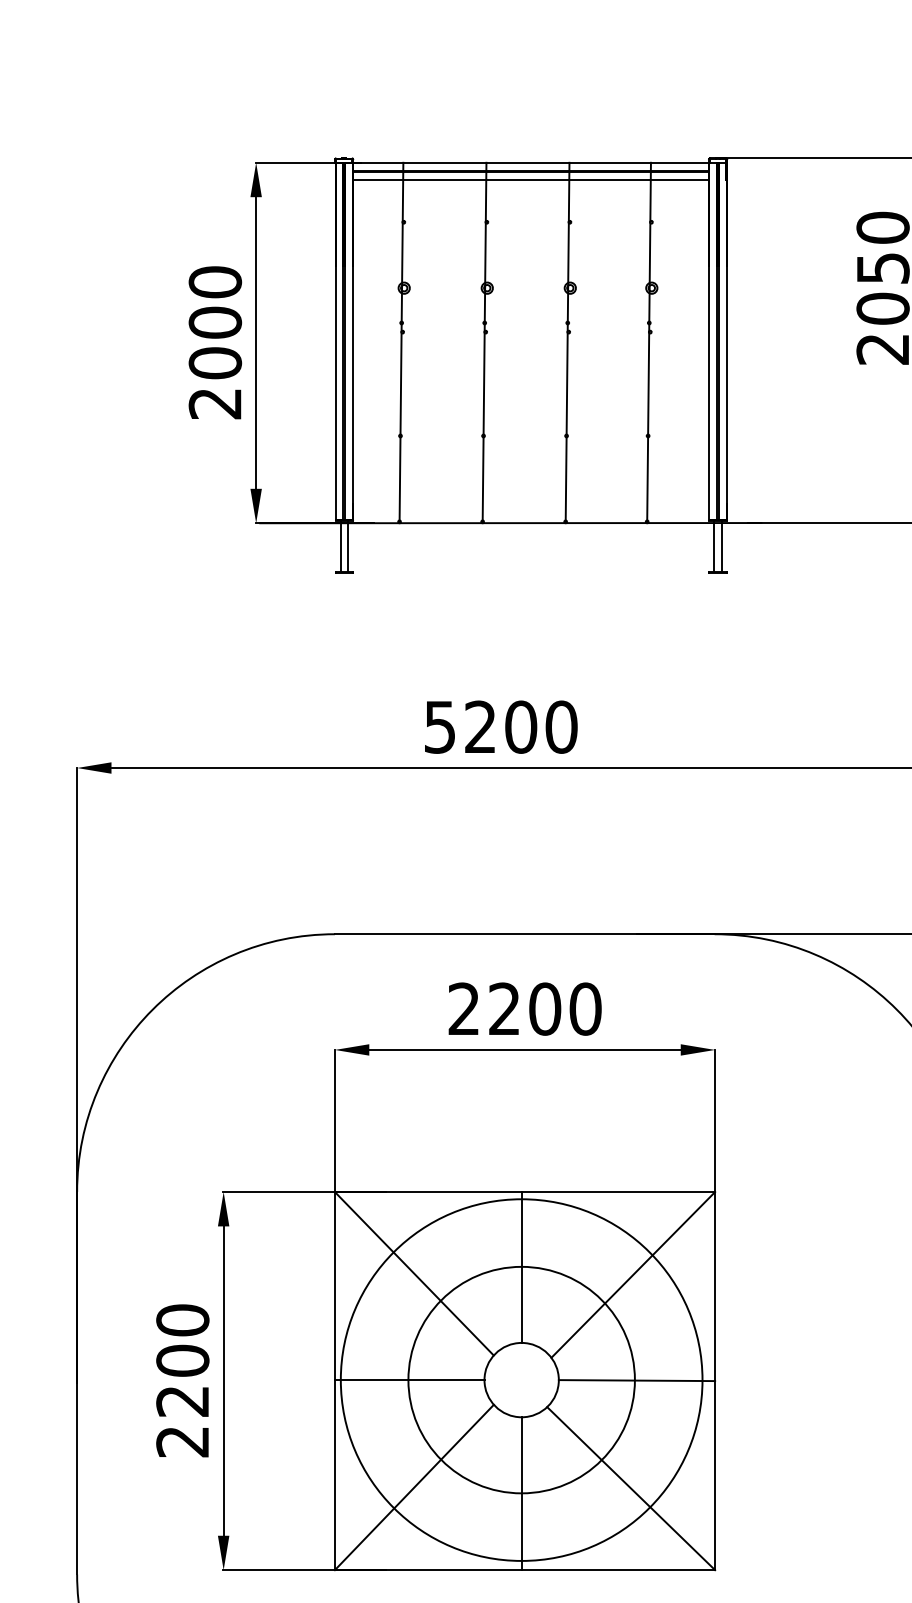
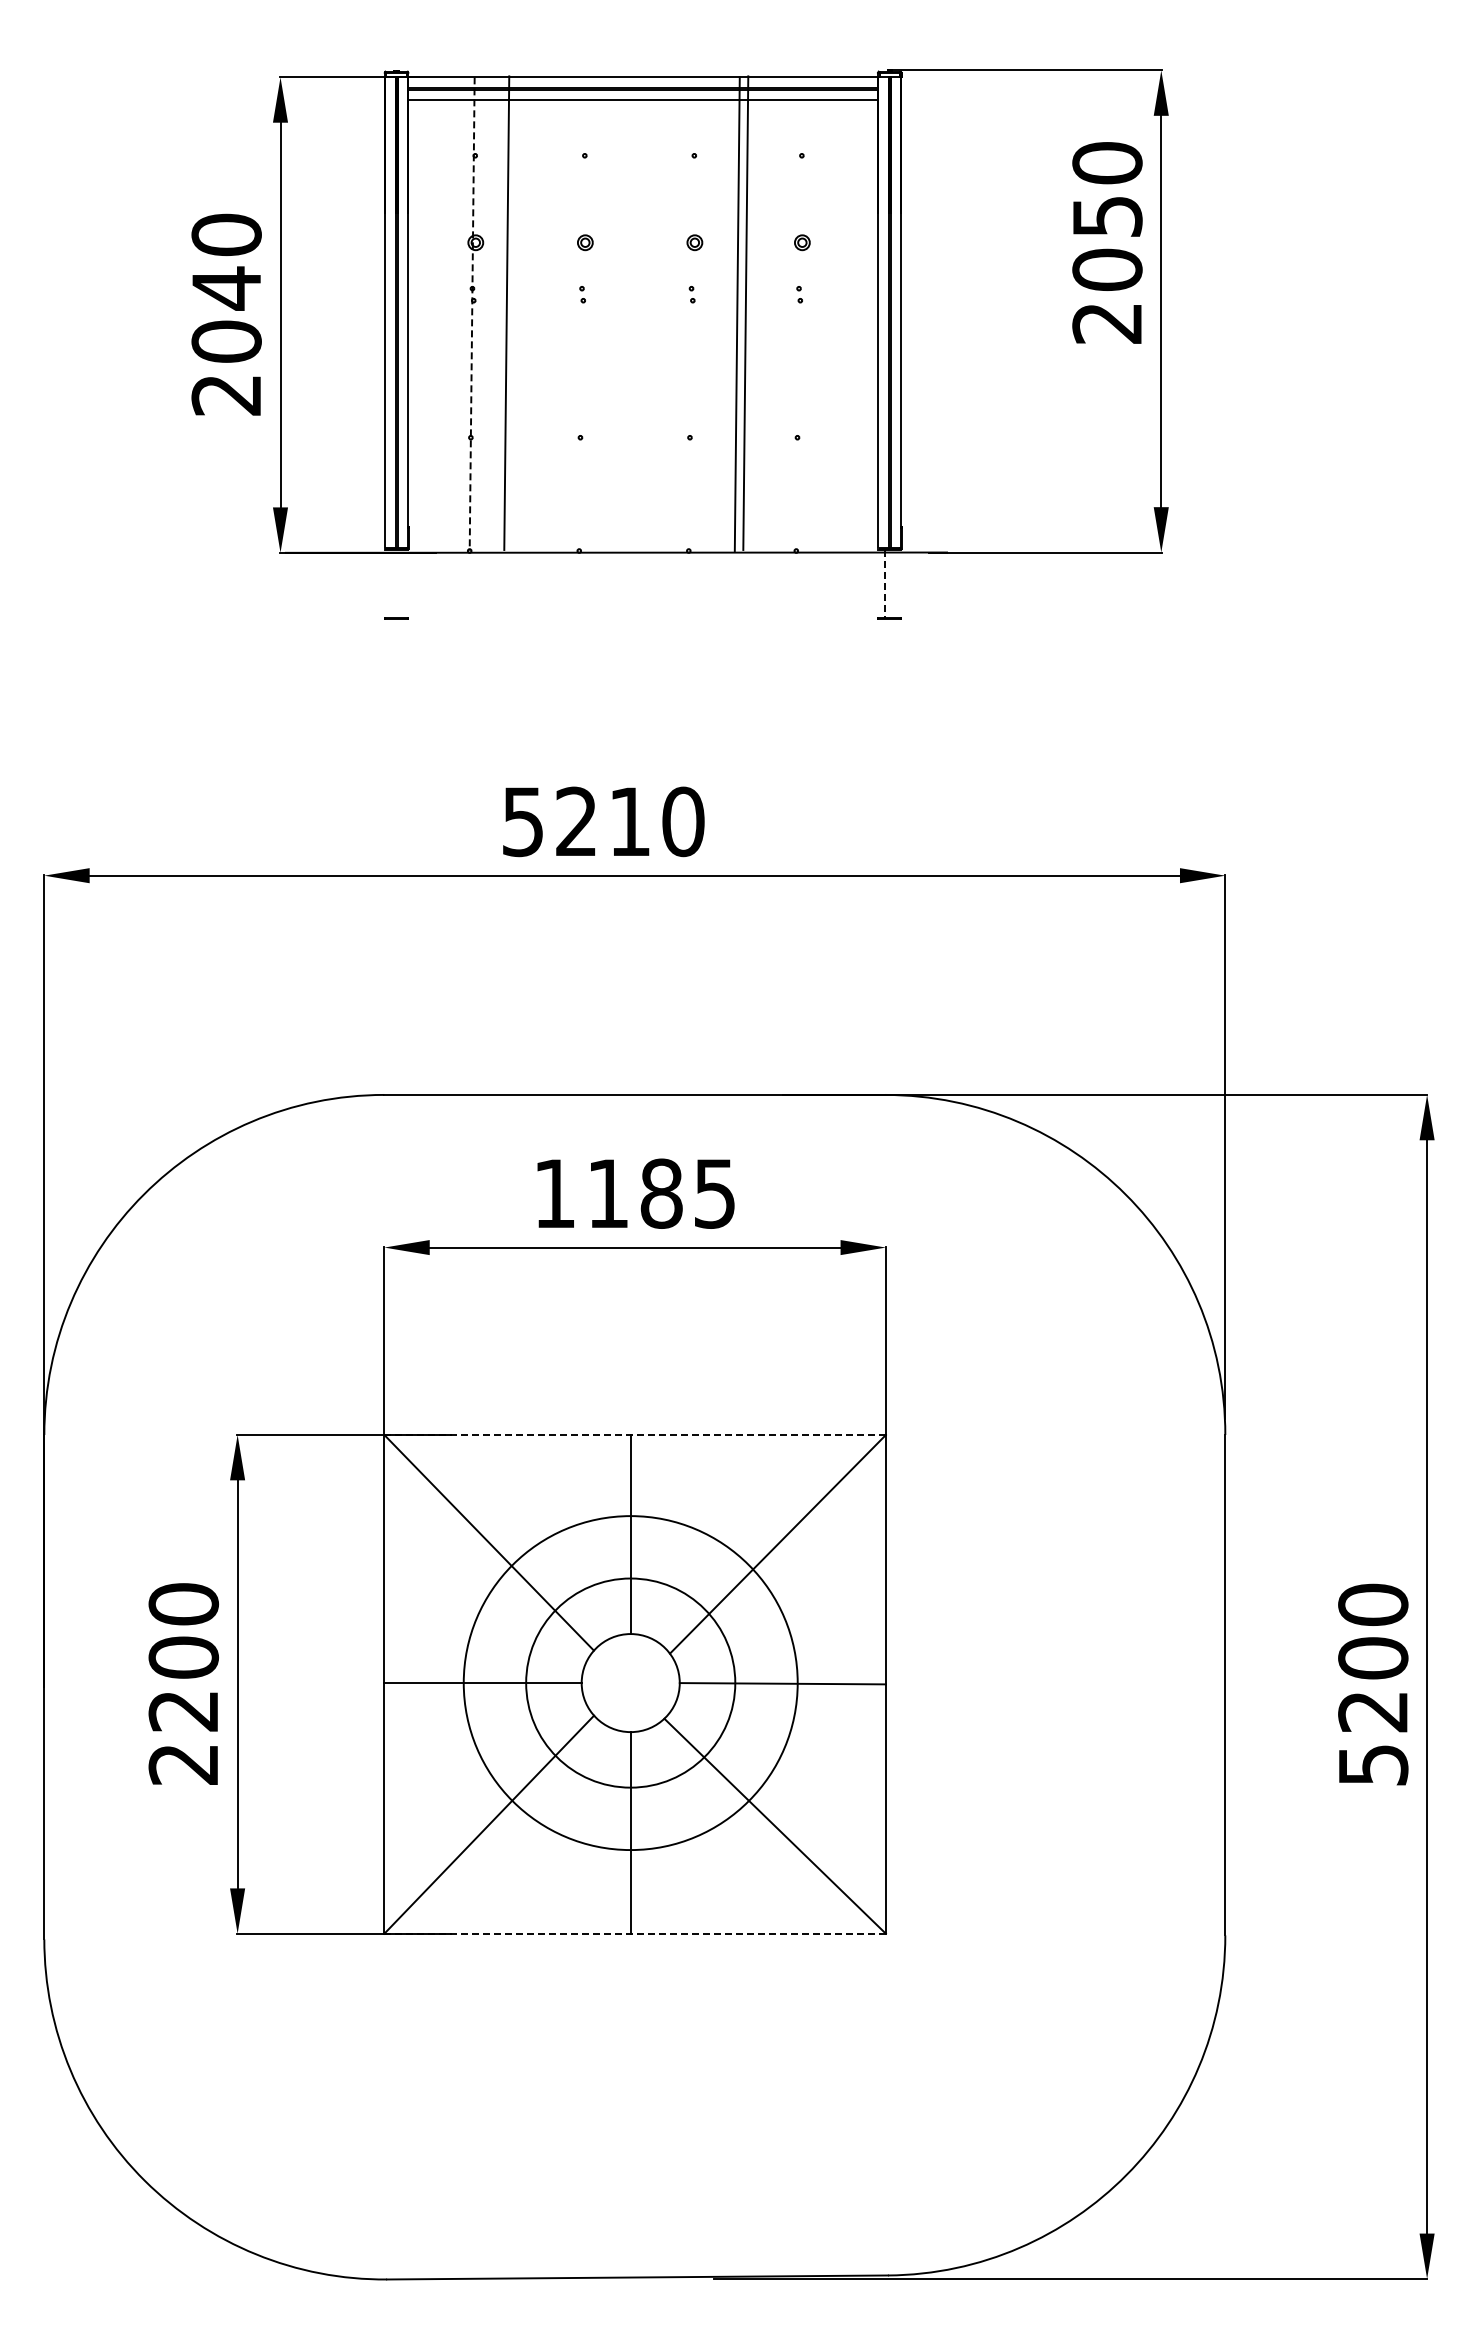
text: (215, 322) -> (226, 288), 2000 -> 2040
line: (401, 342) -> (472, 314), solid -> dashed
line: (484, 342) -> (506, 313), moved
line: (566, 342) -> (736, 314), moved
line: (648, 342) -> (745, 313), moved
line: (340, 546) -> (391, 583), removed
line: (347, 546) -> (401, 583), removed
line: (721, 546) -> (894, 583), removed
line: (714, 547) -> (885, 584), solid -> dashed
text: (521, 726) -> (630, 821), 5200 -> 5210
text: (525, 1008) -> (635, 1193), 2200 -> 1185
line: (525, 1192) -> (635, 1435), solid -> dashed
circle: (521, 1379) -> (630, 1682), size x0.7
circle: (521, 1379) -> (630, 1682), size x0.7
line: (525, 1569) -> (635, 1933), solid -> dashed

